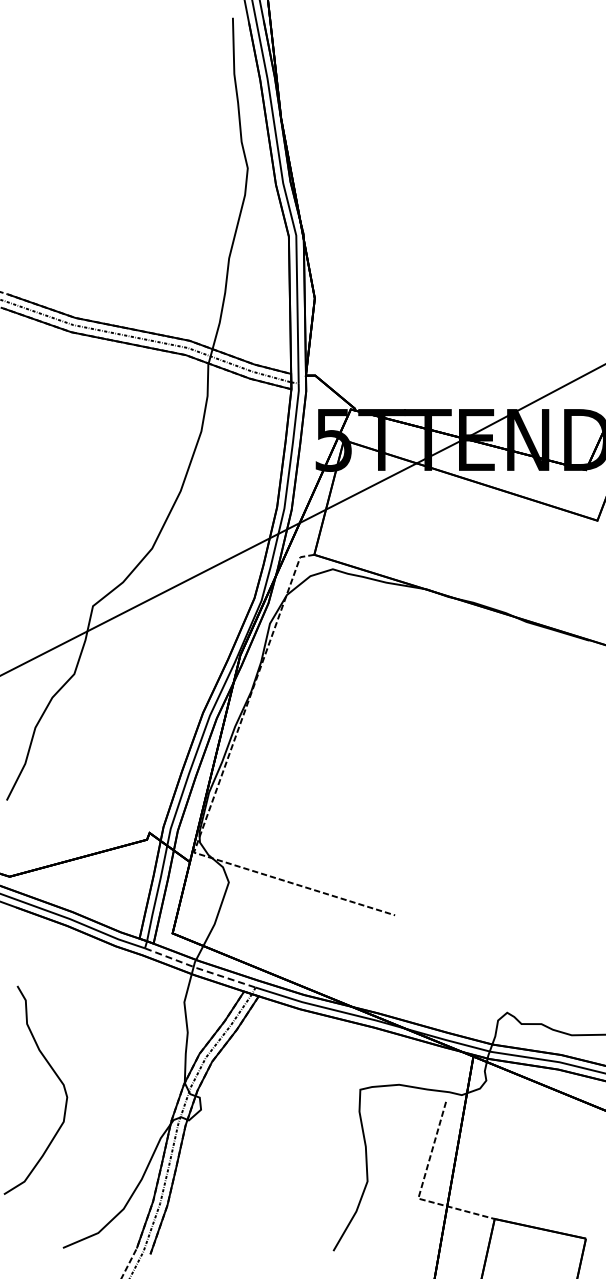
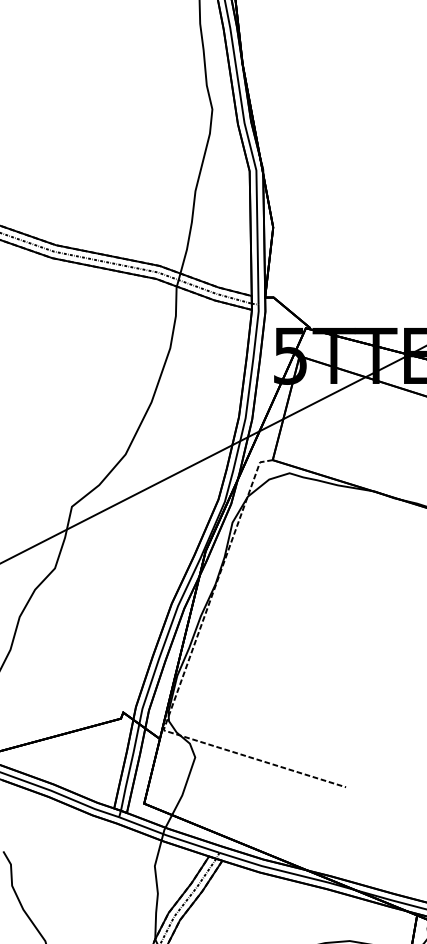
line: (199, 969) -> (168, 836), dashed -> solid

